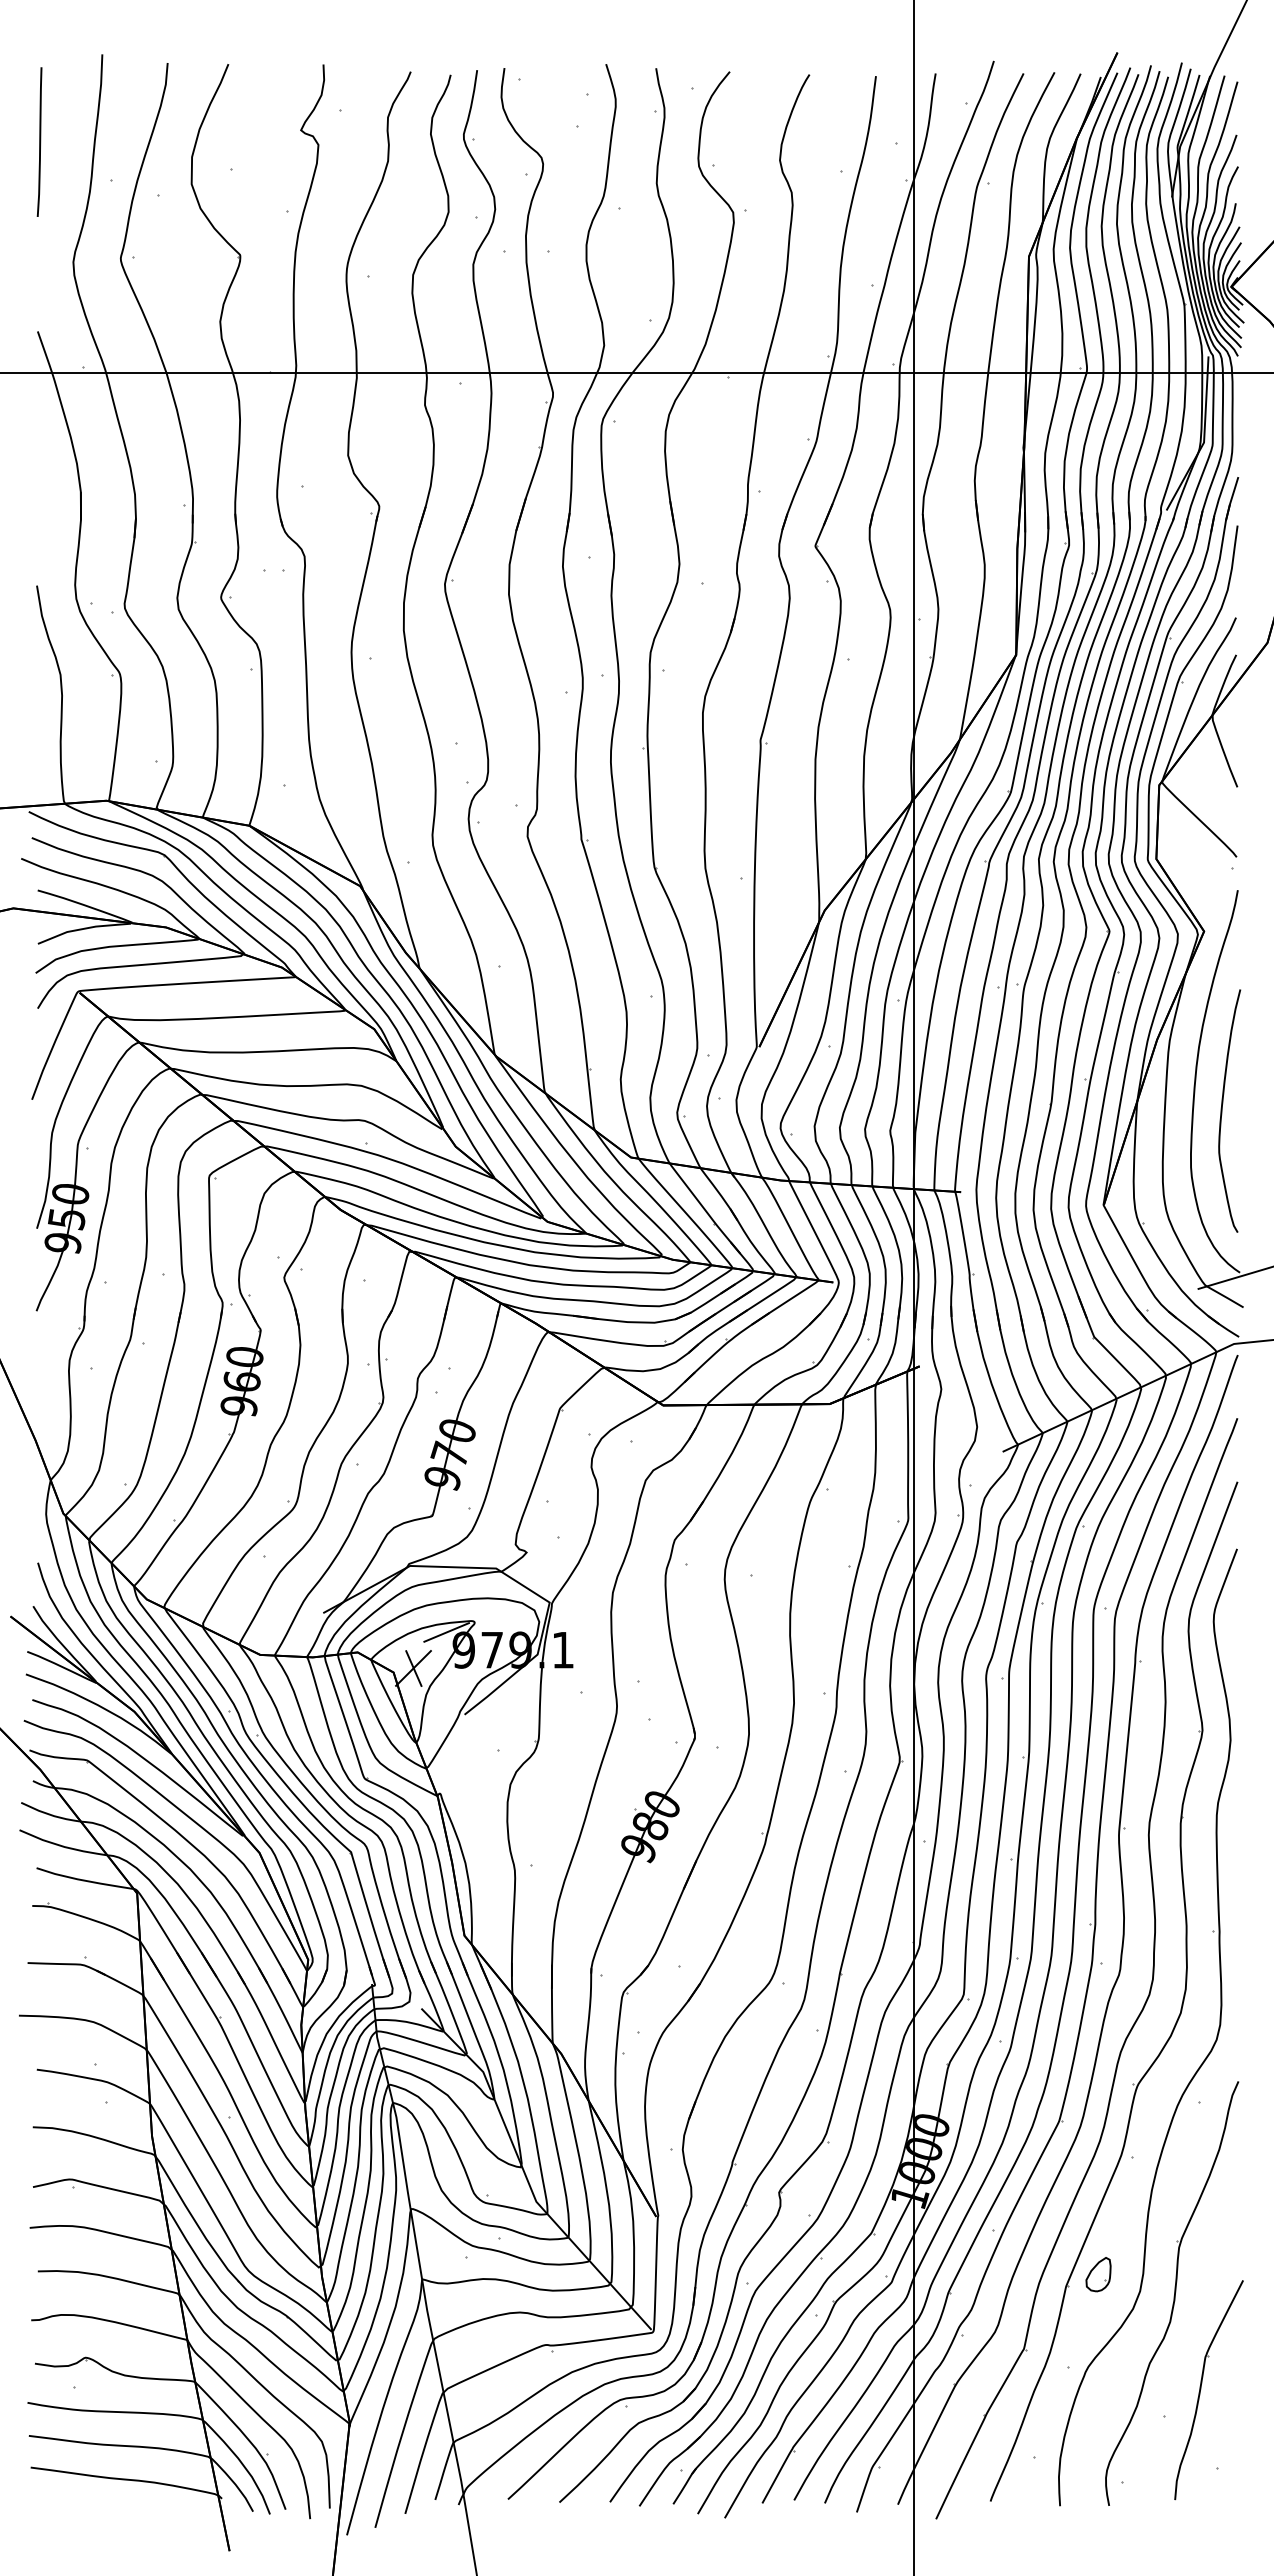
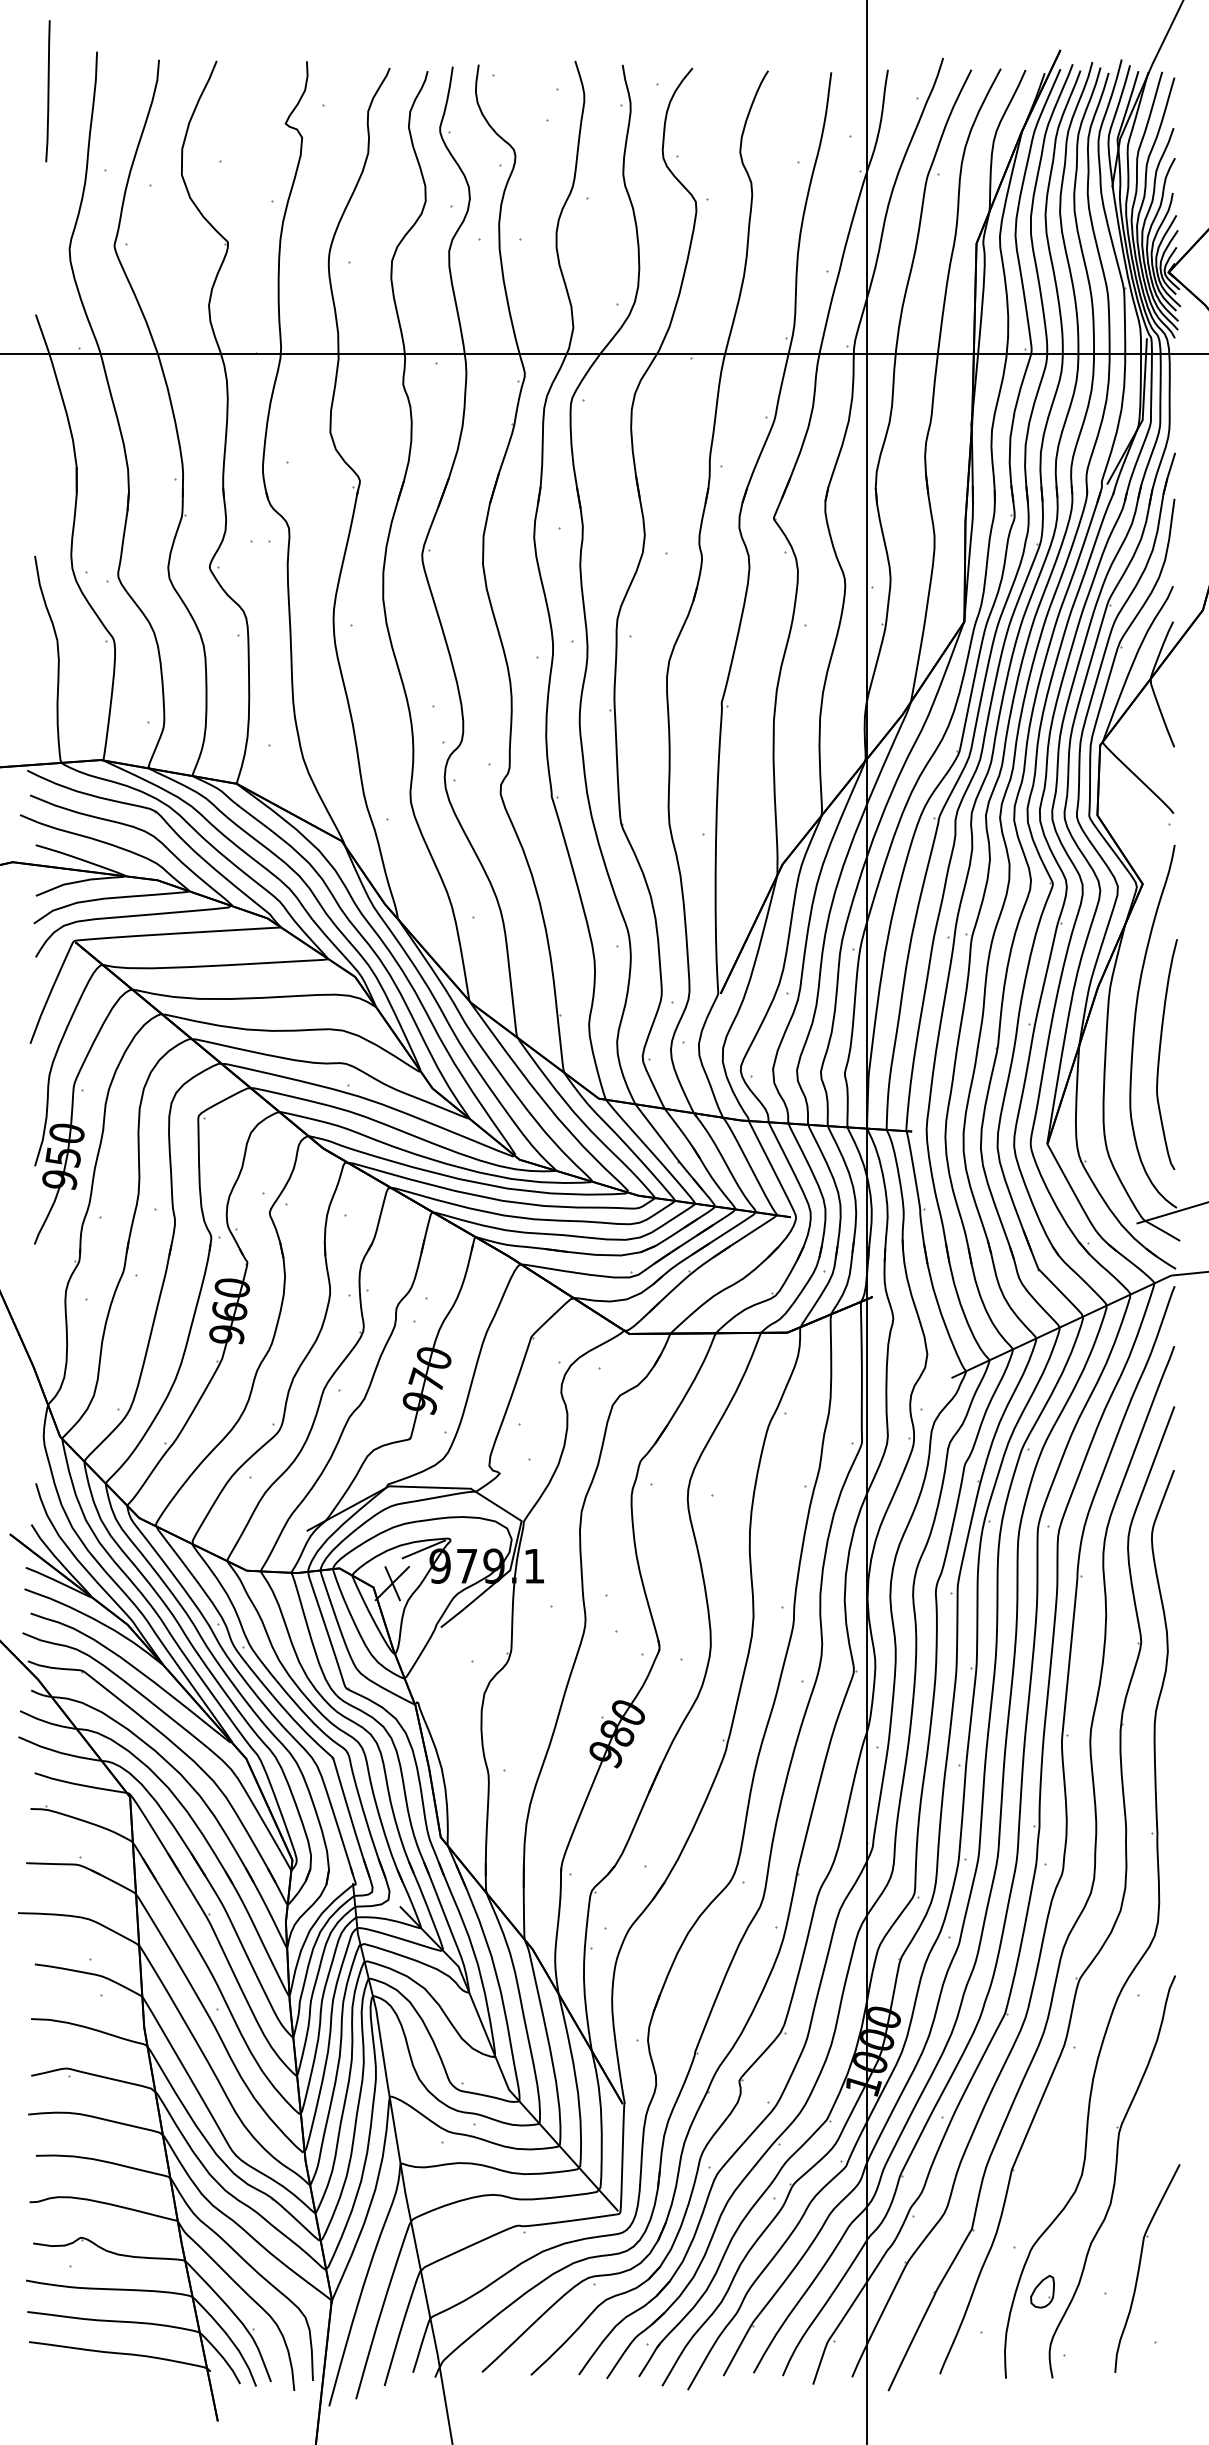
curve: (39, 141) -> (47, 90), moved
part: (1098, 2274) -> (1042, 2291), moved

